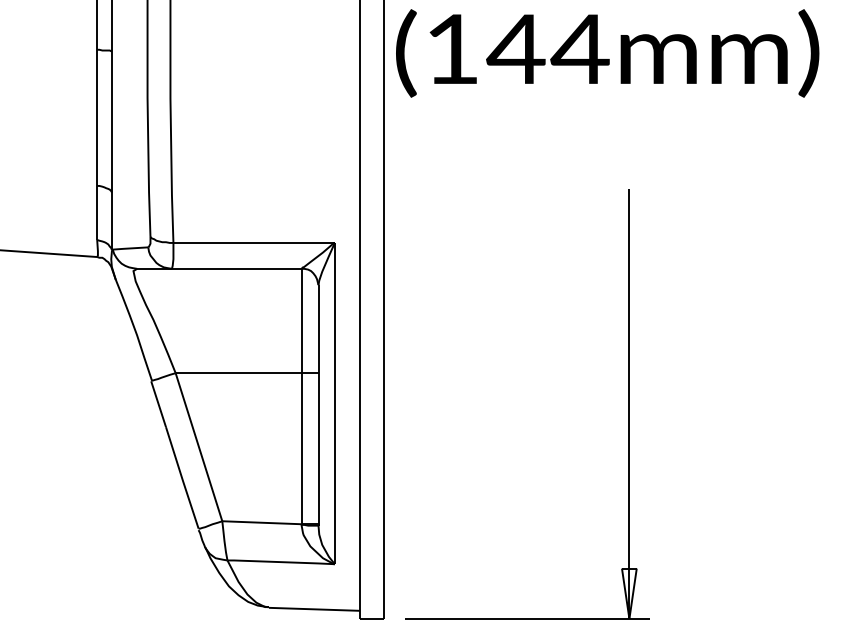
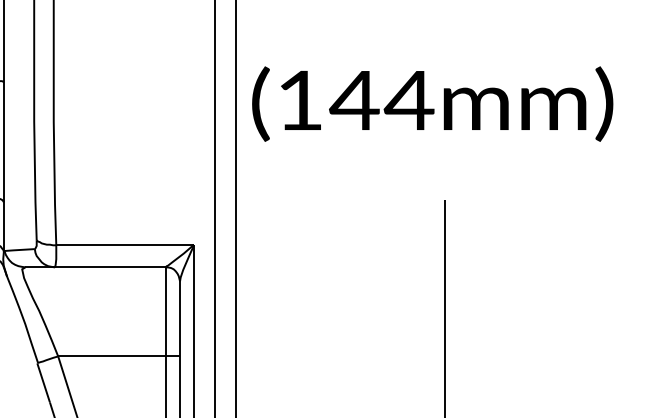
text: (607, 53) -> (432, 104), moved

